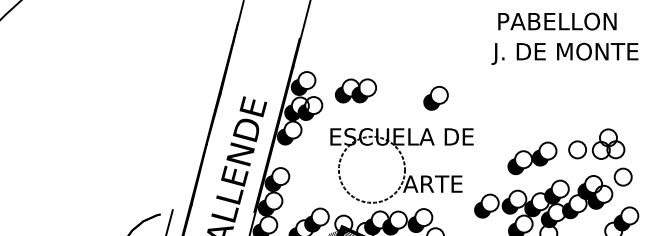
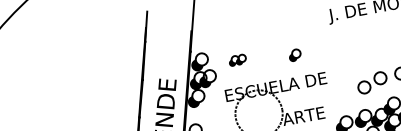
part: (355, 90) -> (237, 60), size x0.6
part: (435, 98) -> (294, 55), size x0.7
fill: (539, 157) -> (375, 83), removed
fill: (515, 166) -> (359, 93), removed

